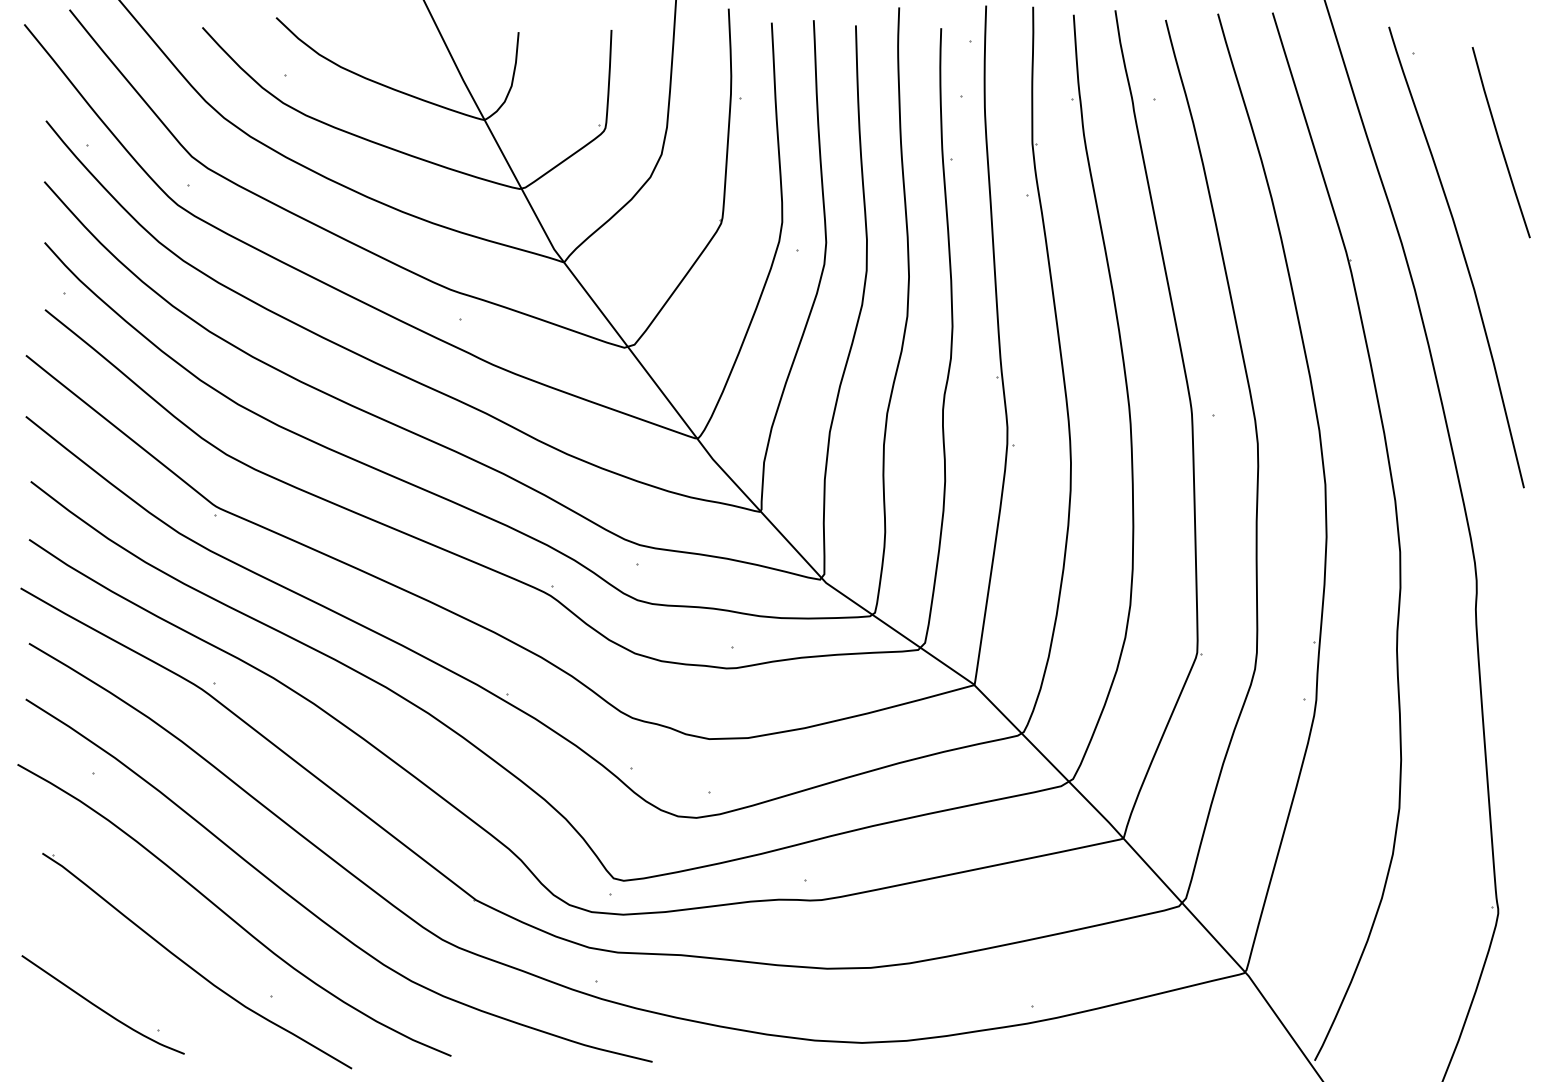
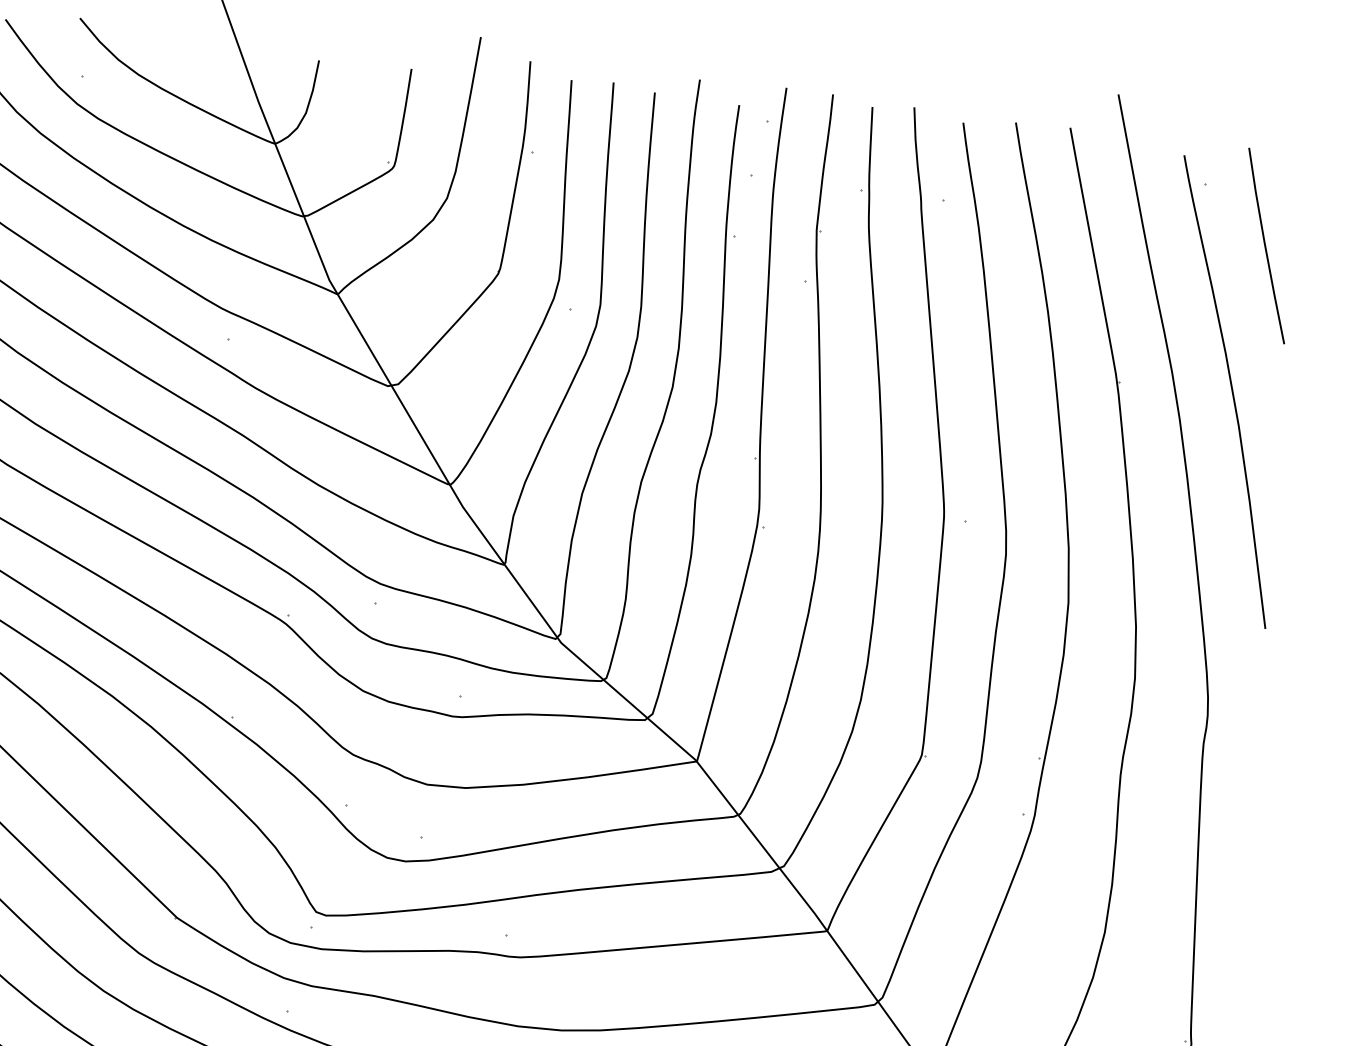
line: (1500, 142) -> (1265, 245), moved

